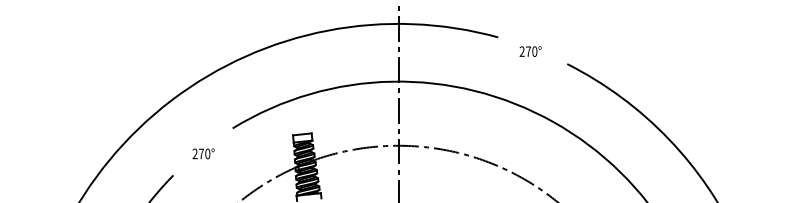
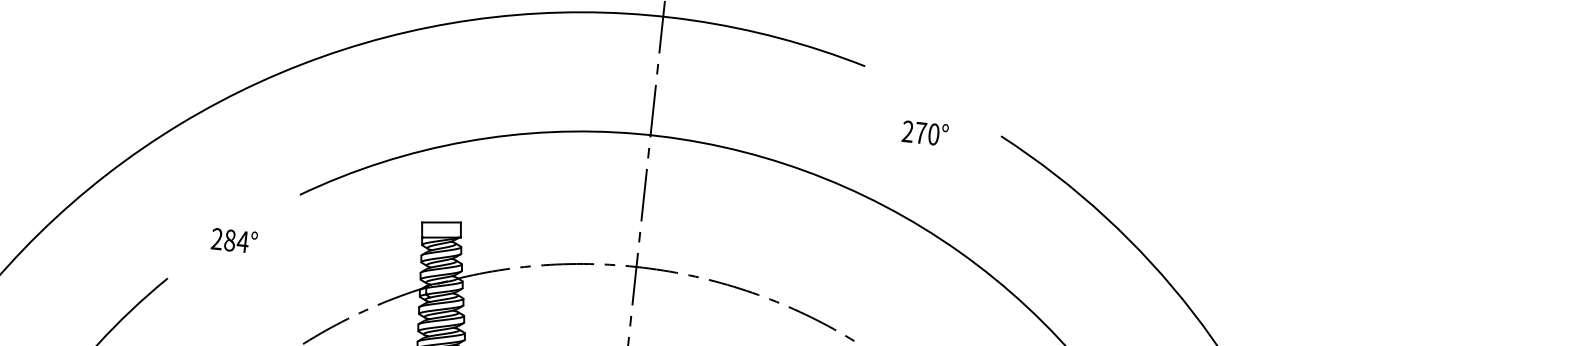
text: (530, 51) -> (925, 133), moved
text: (204, 153) -> (236, 240), 270° -> 284°

